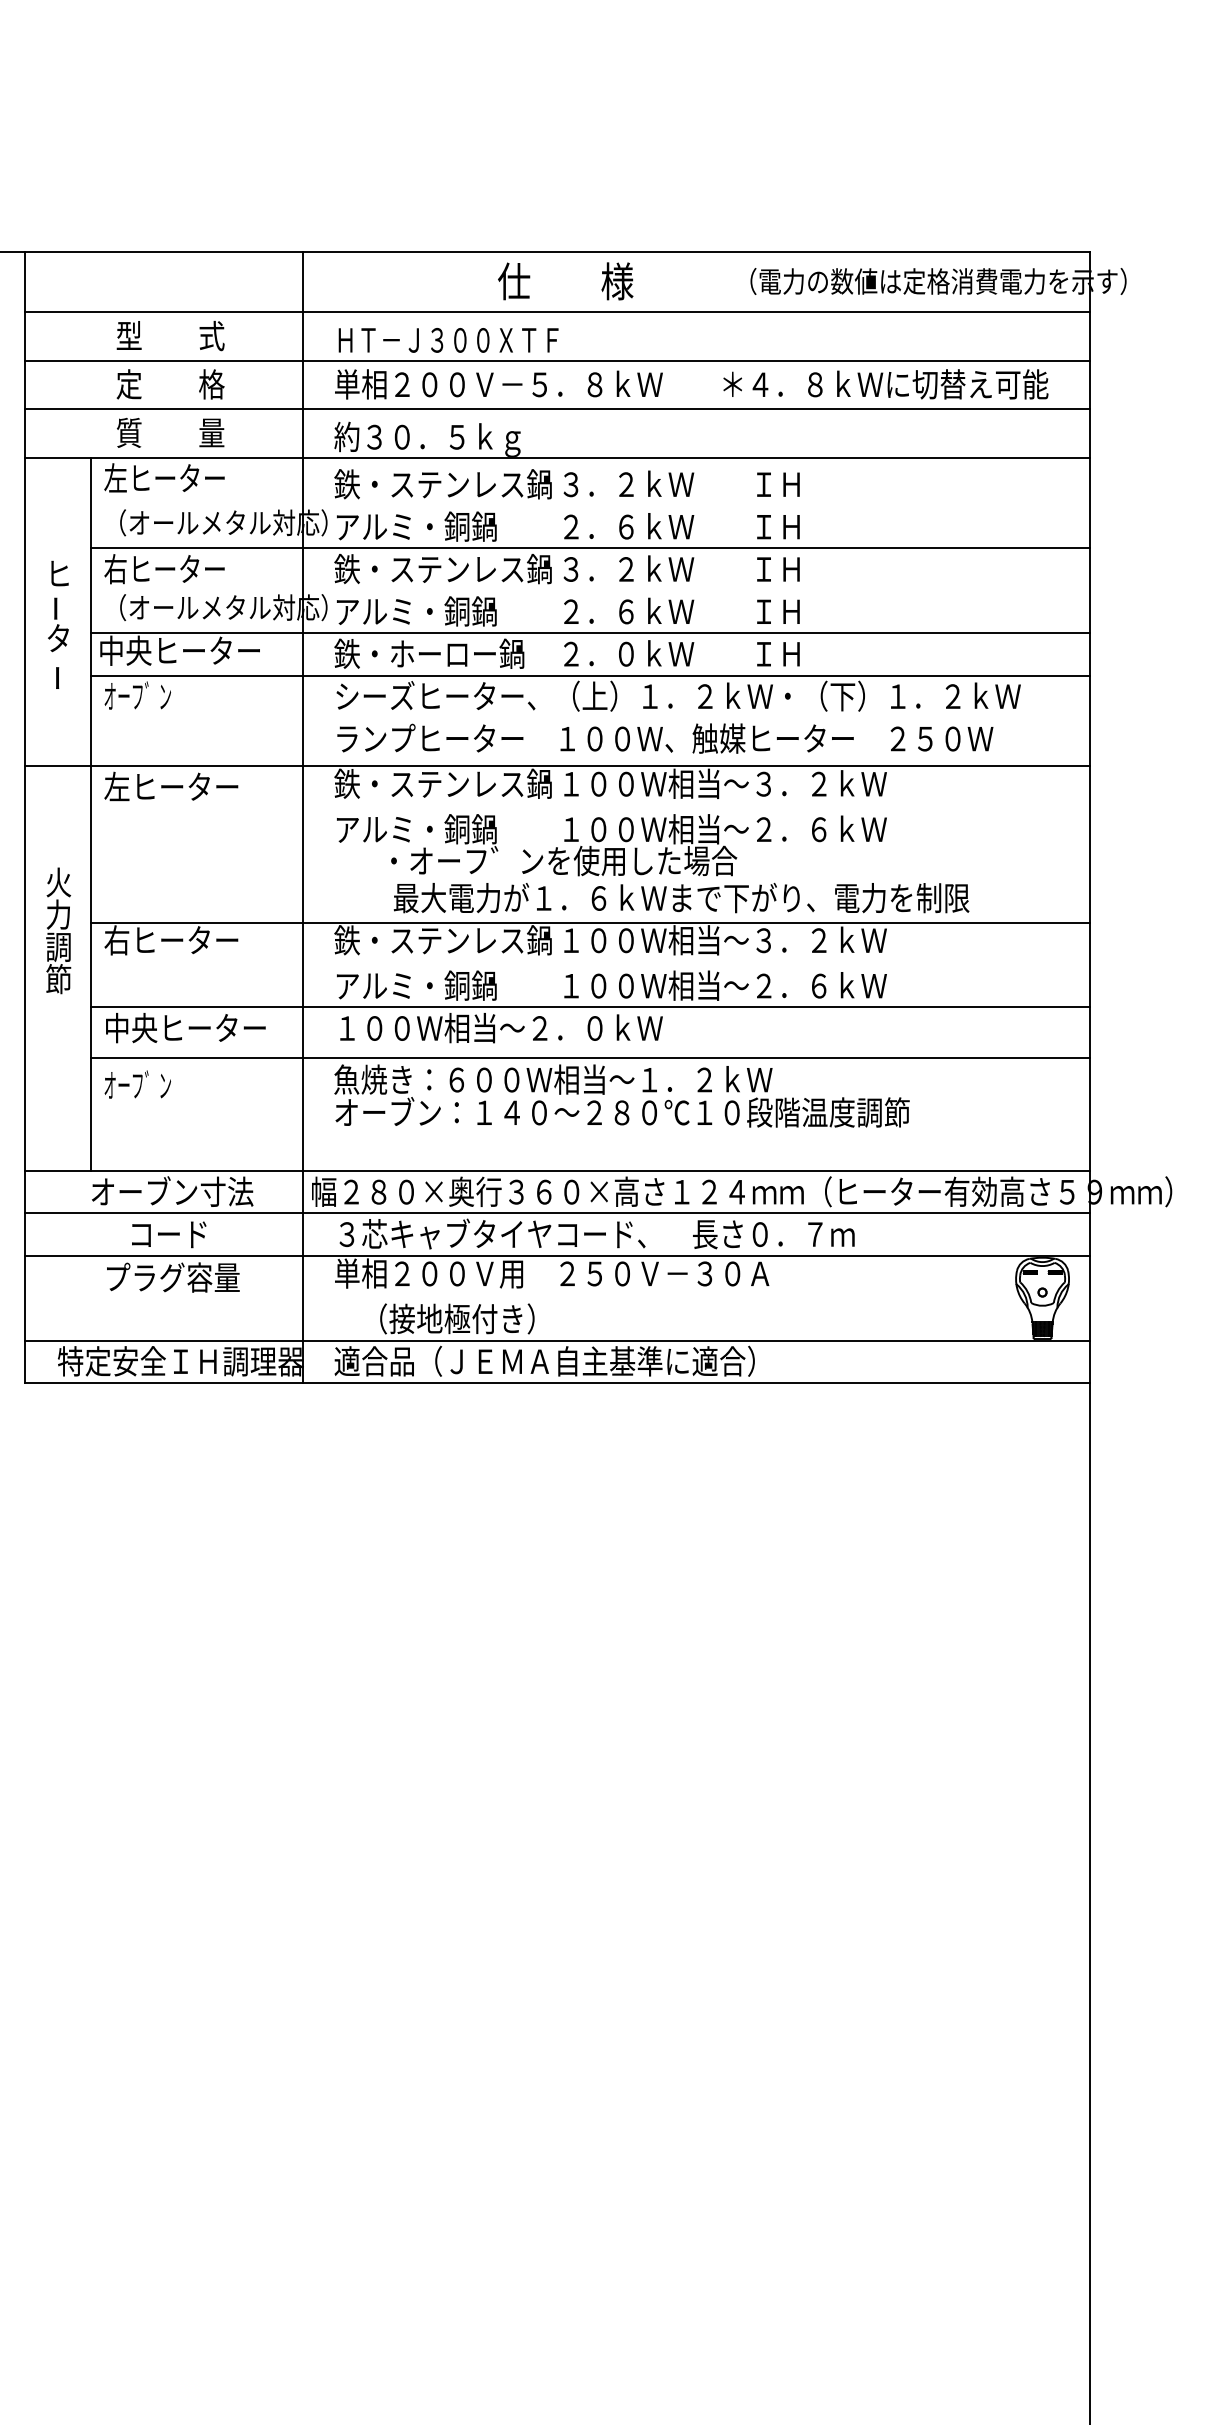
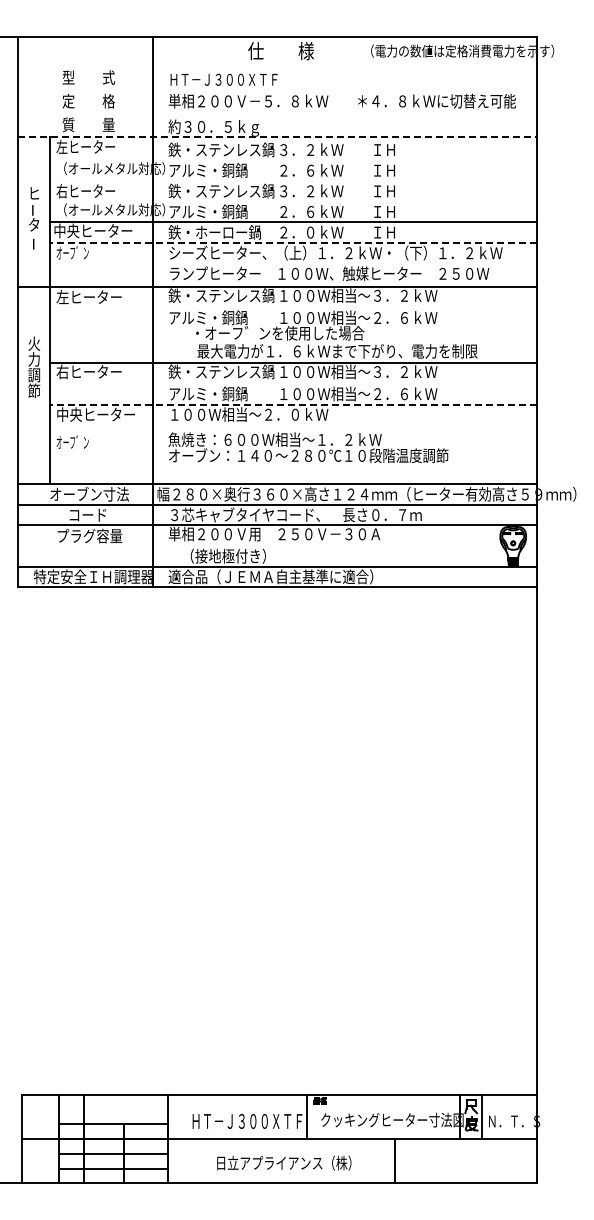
line: (556, 313) -> (276, 66), removed
line: (556, 360) -> (276, 89), removed
line: (556, 409) -> (276, 113), removed
line: (558, 456) -> (277, 136), solid -> dashed
line: (591, 549) -> (293, 181), removed
line: (589, 674) -> (292, 242), solid -> dashed
line: (589, 1007) -> (292, 404), solid -> dashed
line: (591, 1058) -> (293, 429), removed

